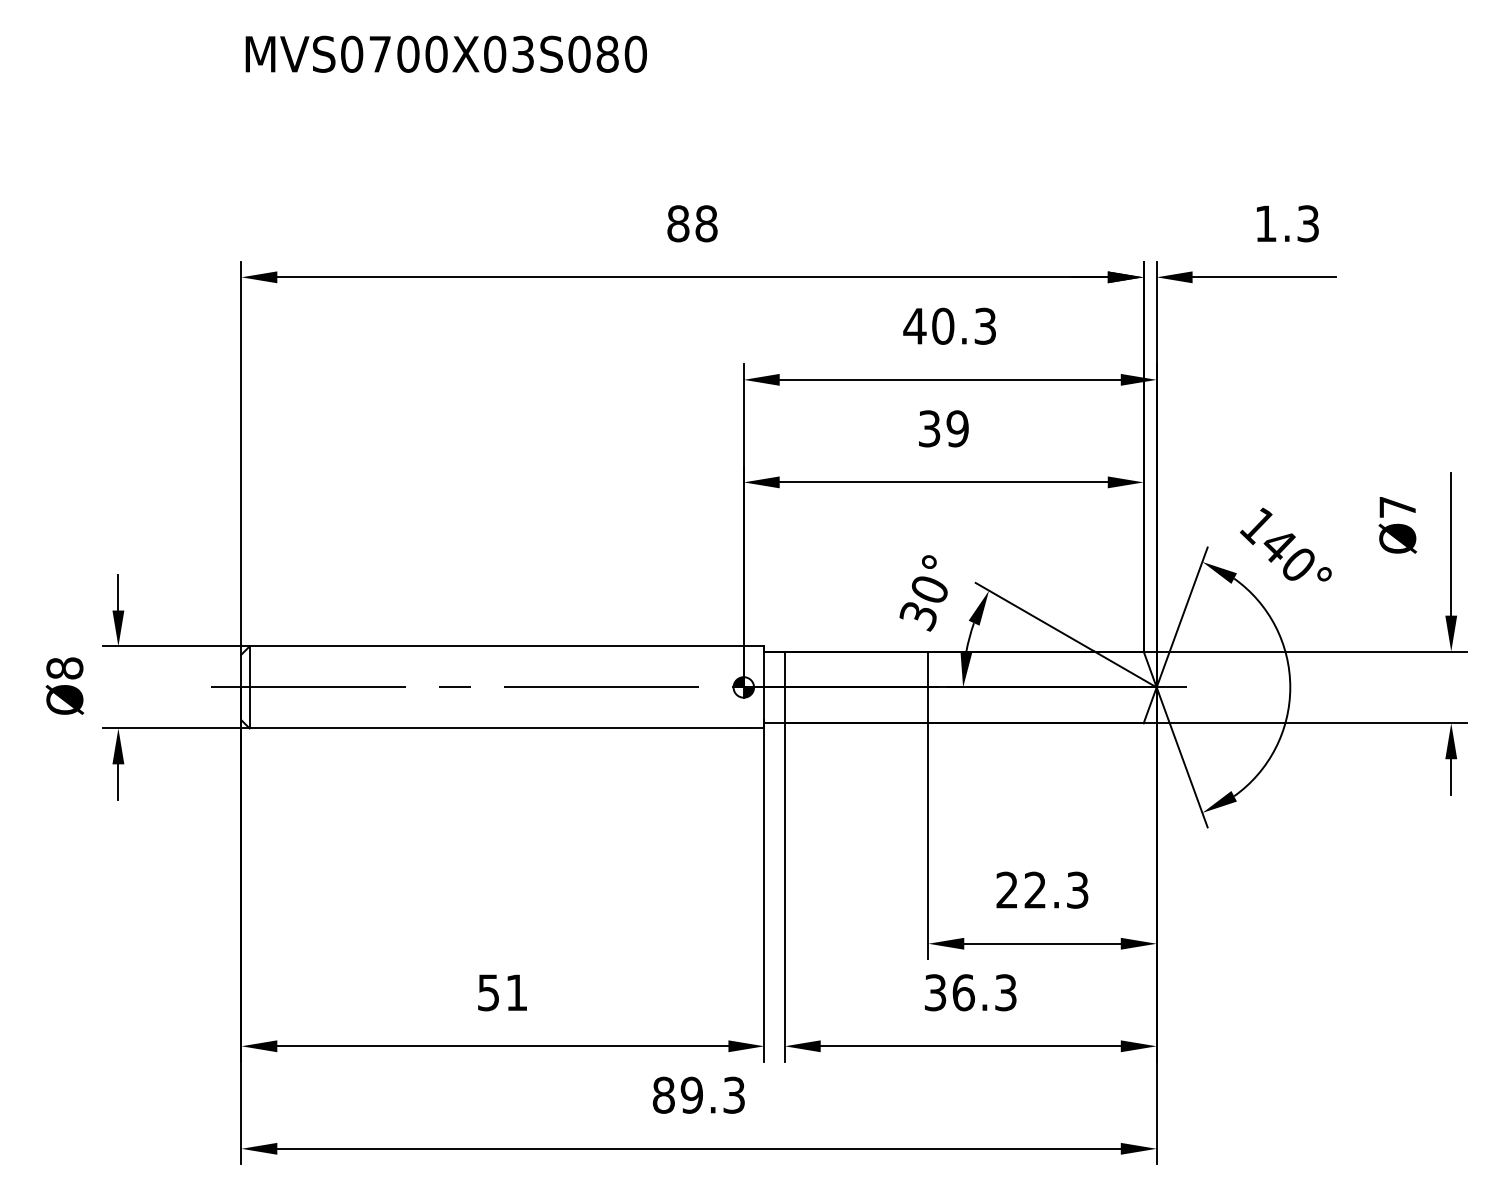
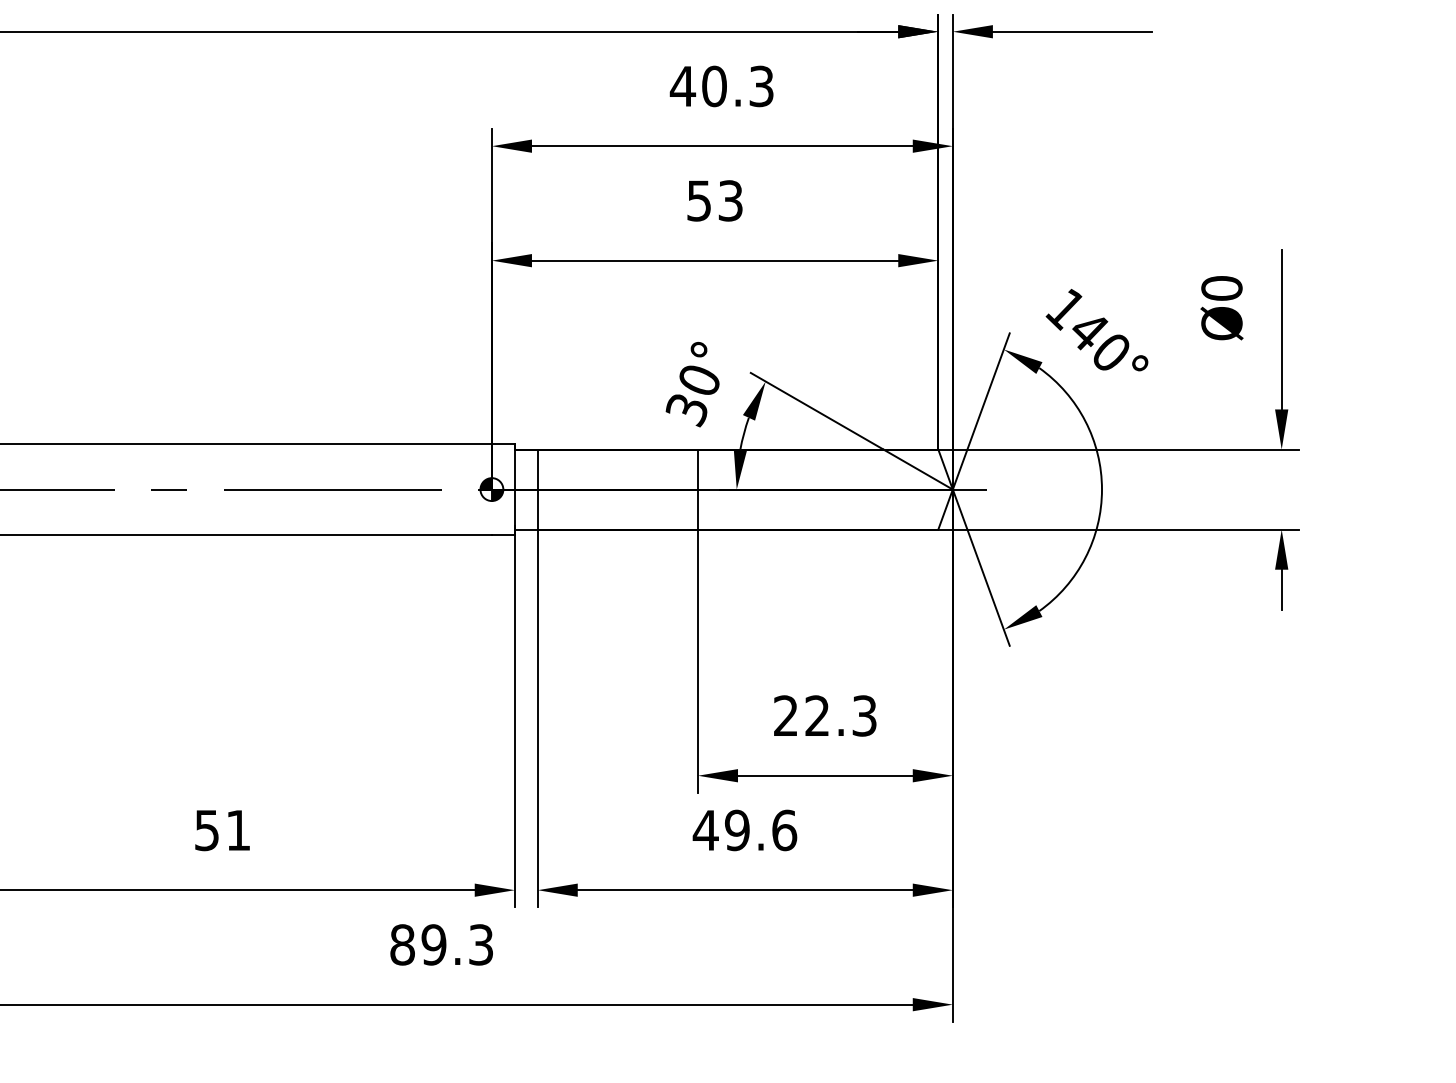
text: (943, 428) -> (714, 200), 39 -> 53
text: (1397, 507) -> (1221, 288), Ø7 -> Ø0
text: (970, 992) -> (744, 830), 36.3 -> 49.6

